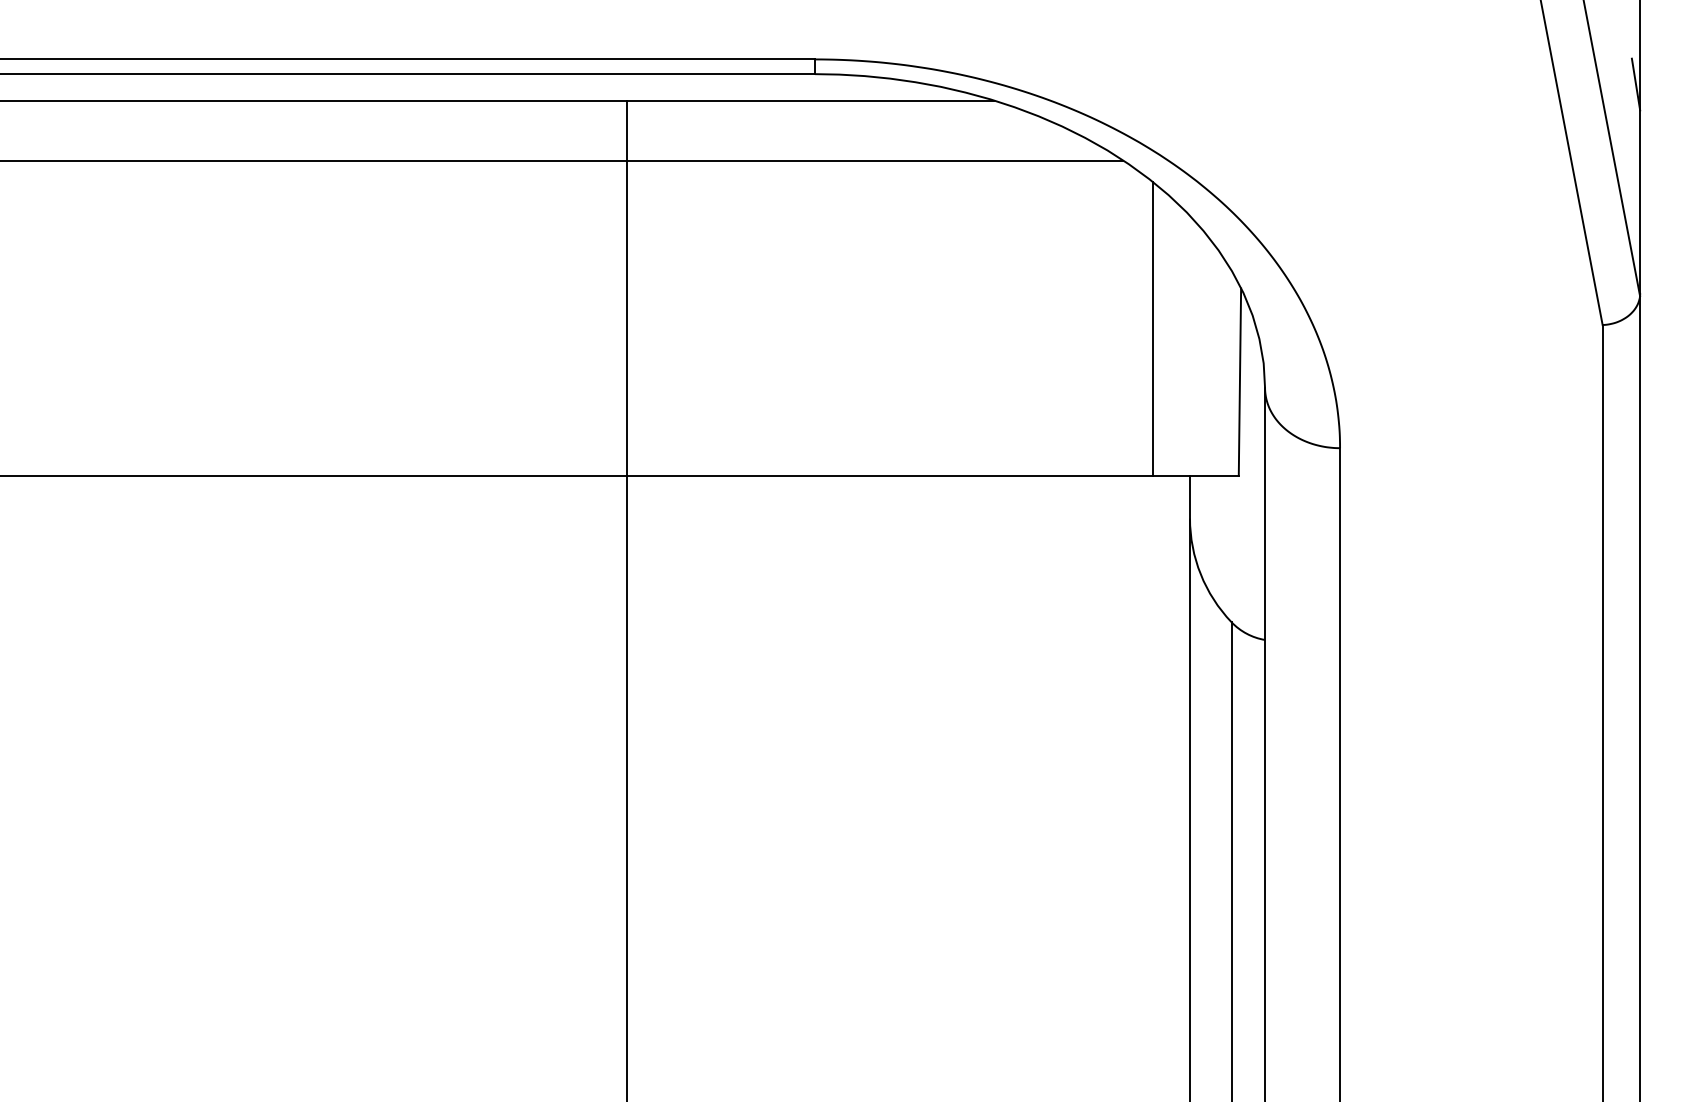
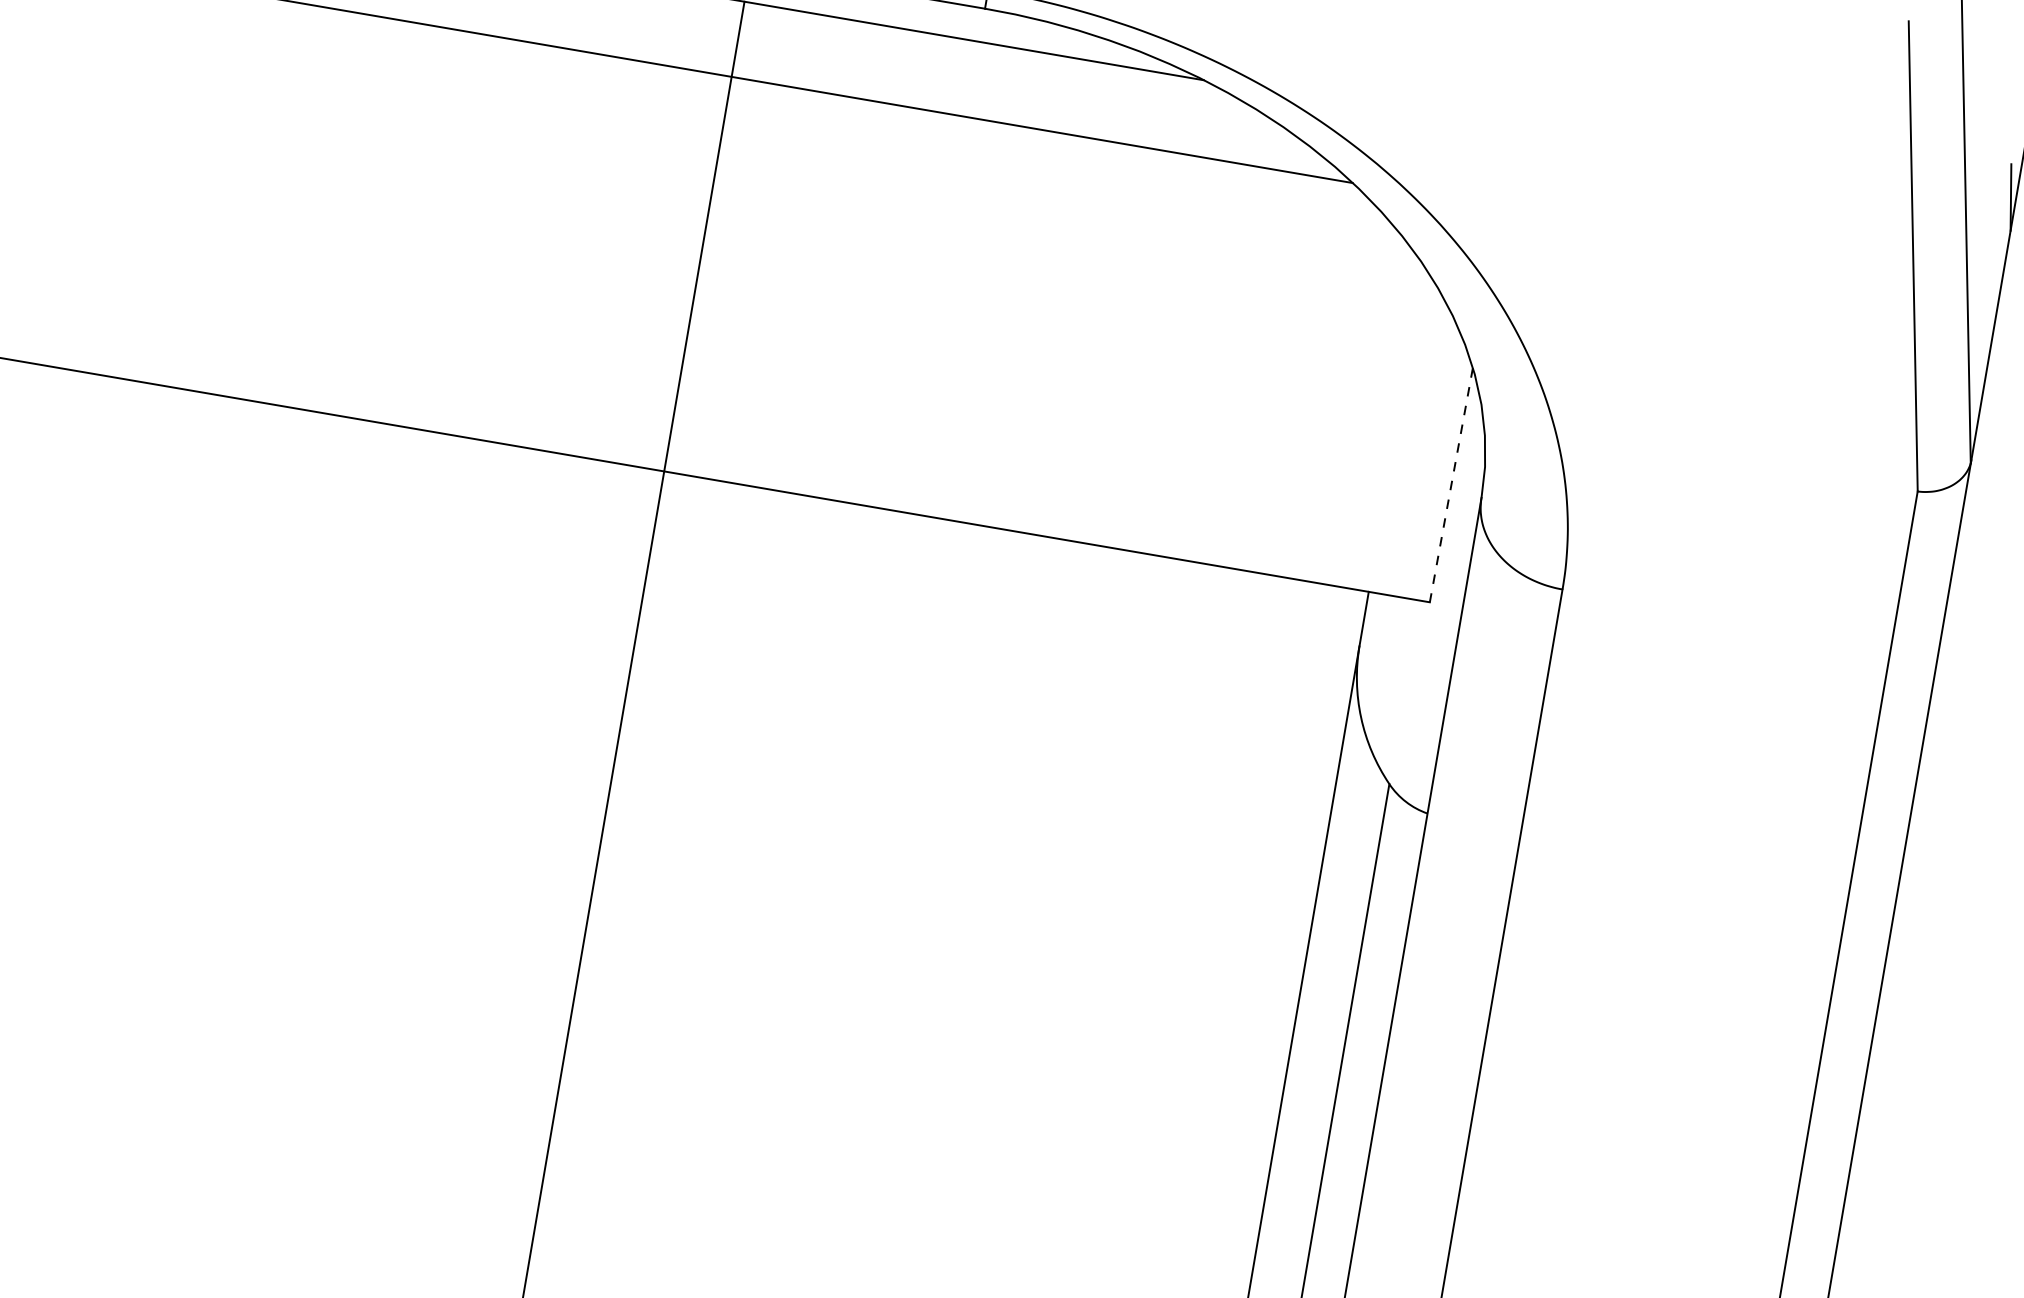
line: (1152, 328) -> (1353, 399), removed
line: (1239, 382) -> (1450, 485), solid -> dashed

